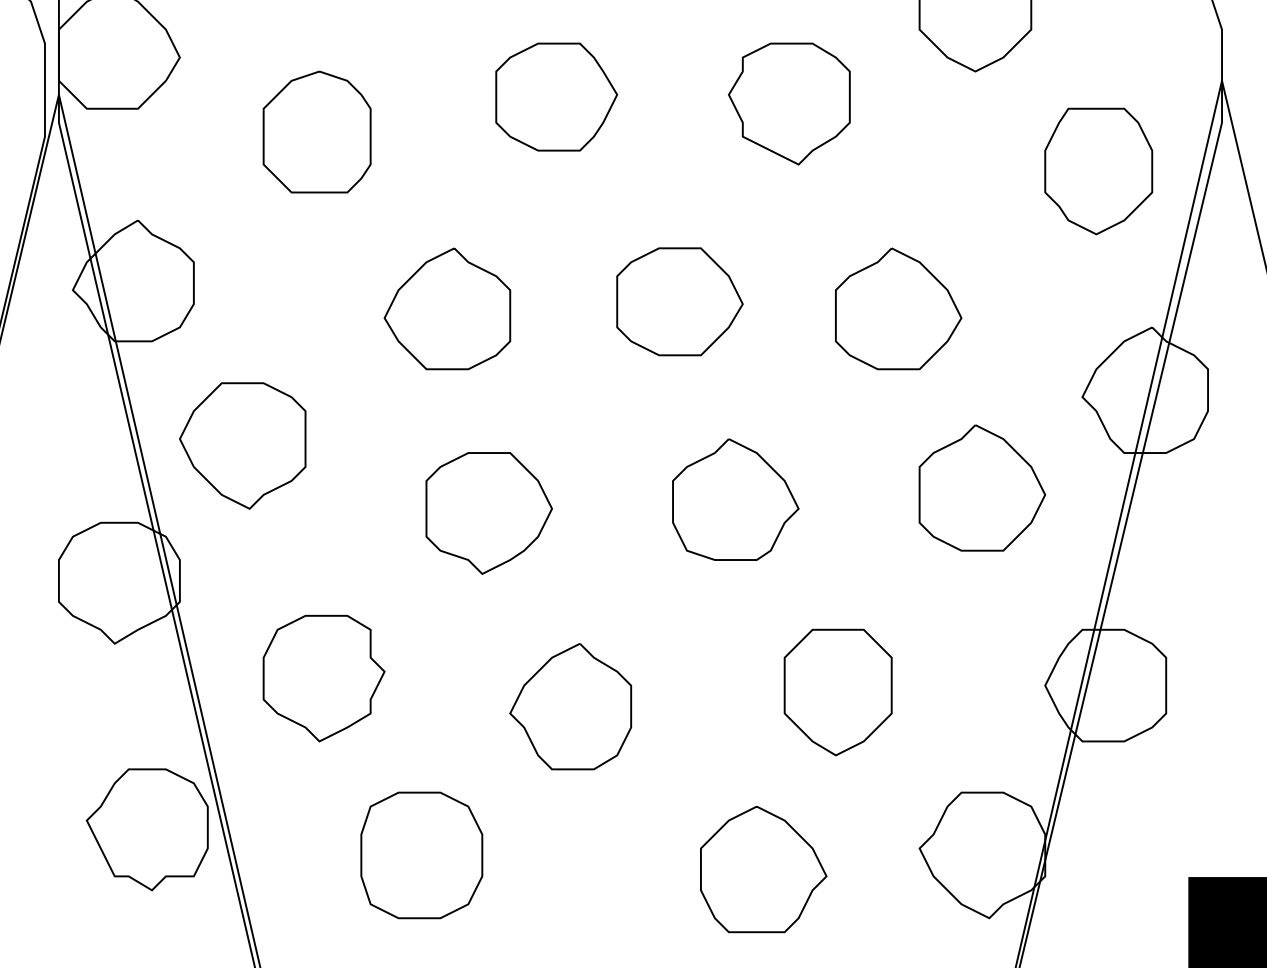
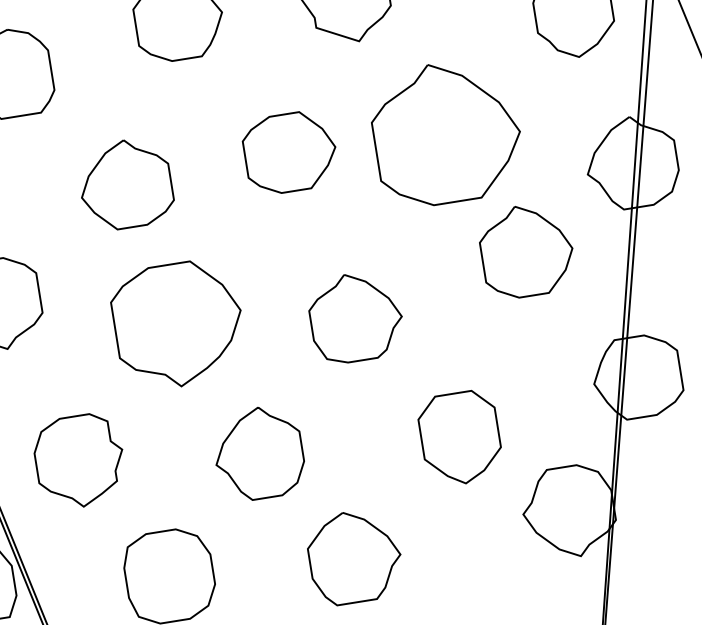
part: (898, 308) -> (446, 132), size x1.6
part: (735, 499) -> (355, 317), moved
part: (488, 513) -> (178, 325), size x1.4
part: (837, 692) -> (459, 438), moved
part: (763, 869) -> (354, 556), moved

